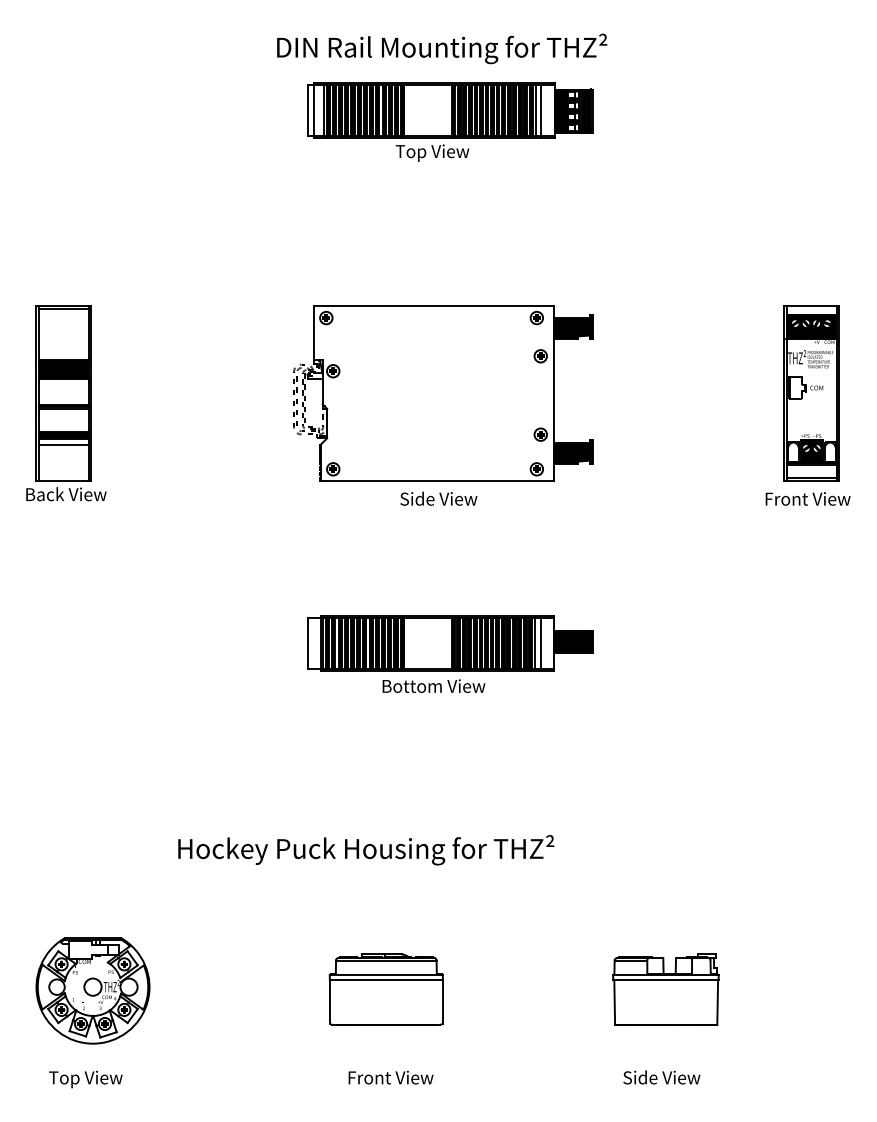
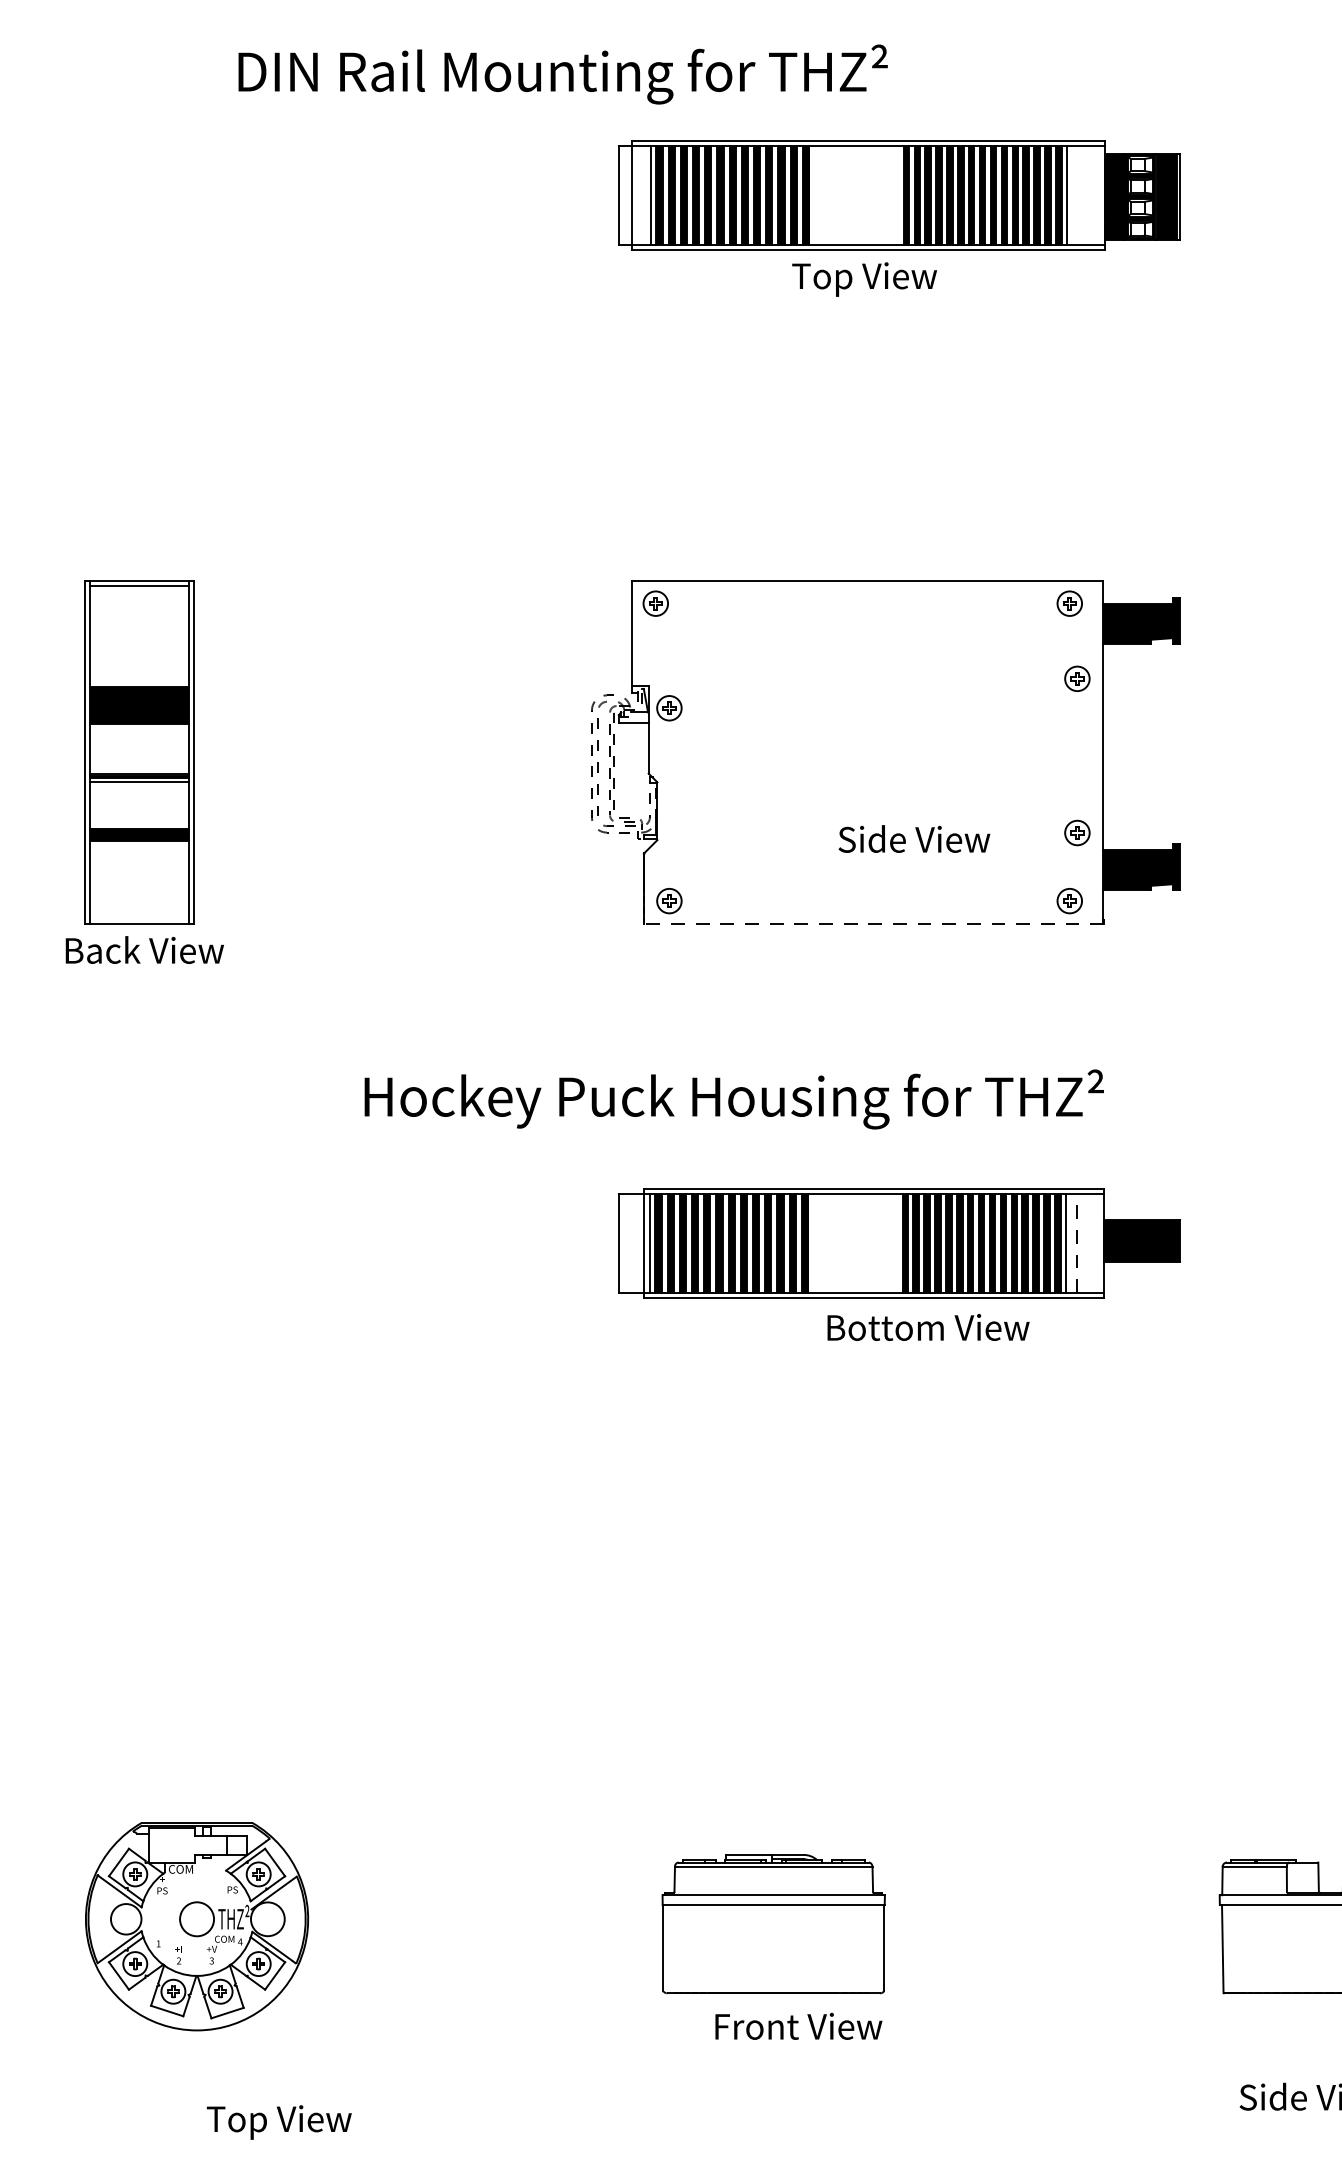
text: (442, 48) -> (563, 73), moved
line: (541, 110) -> (1078, 195), removed
line: (63, 444) -> (139, 852), removed
line: (436, 480) -> (872, 923), solid -> dashed
text: (438, 498) -> (913, 838), moved
line: (540, 642) -> (1076, 1241), solid -> dashed
text: (433, 685) -> (927, 1326), moved
text: (366, 850) -> (734, 1100), moved
text: (390, 1077) -> (797, 2026), moved
text: (85, 1079) -> (278, 2122), moved

